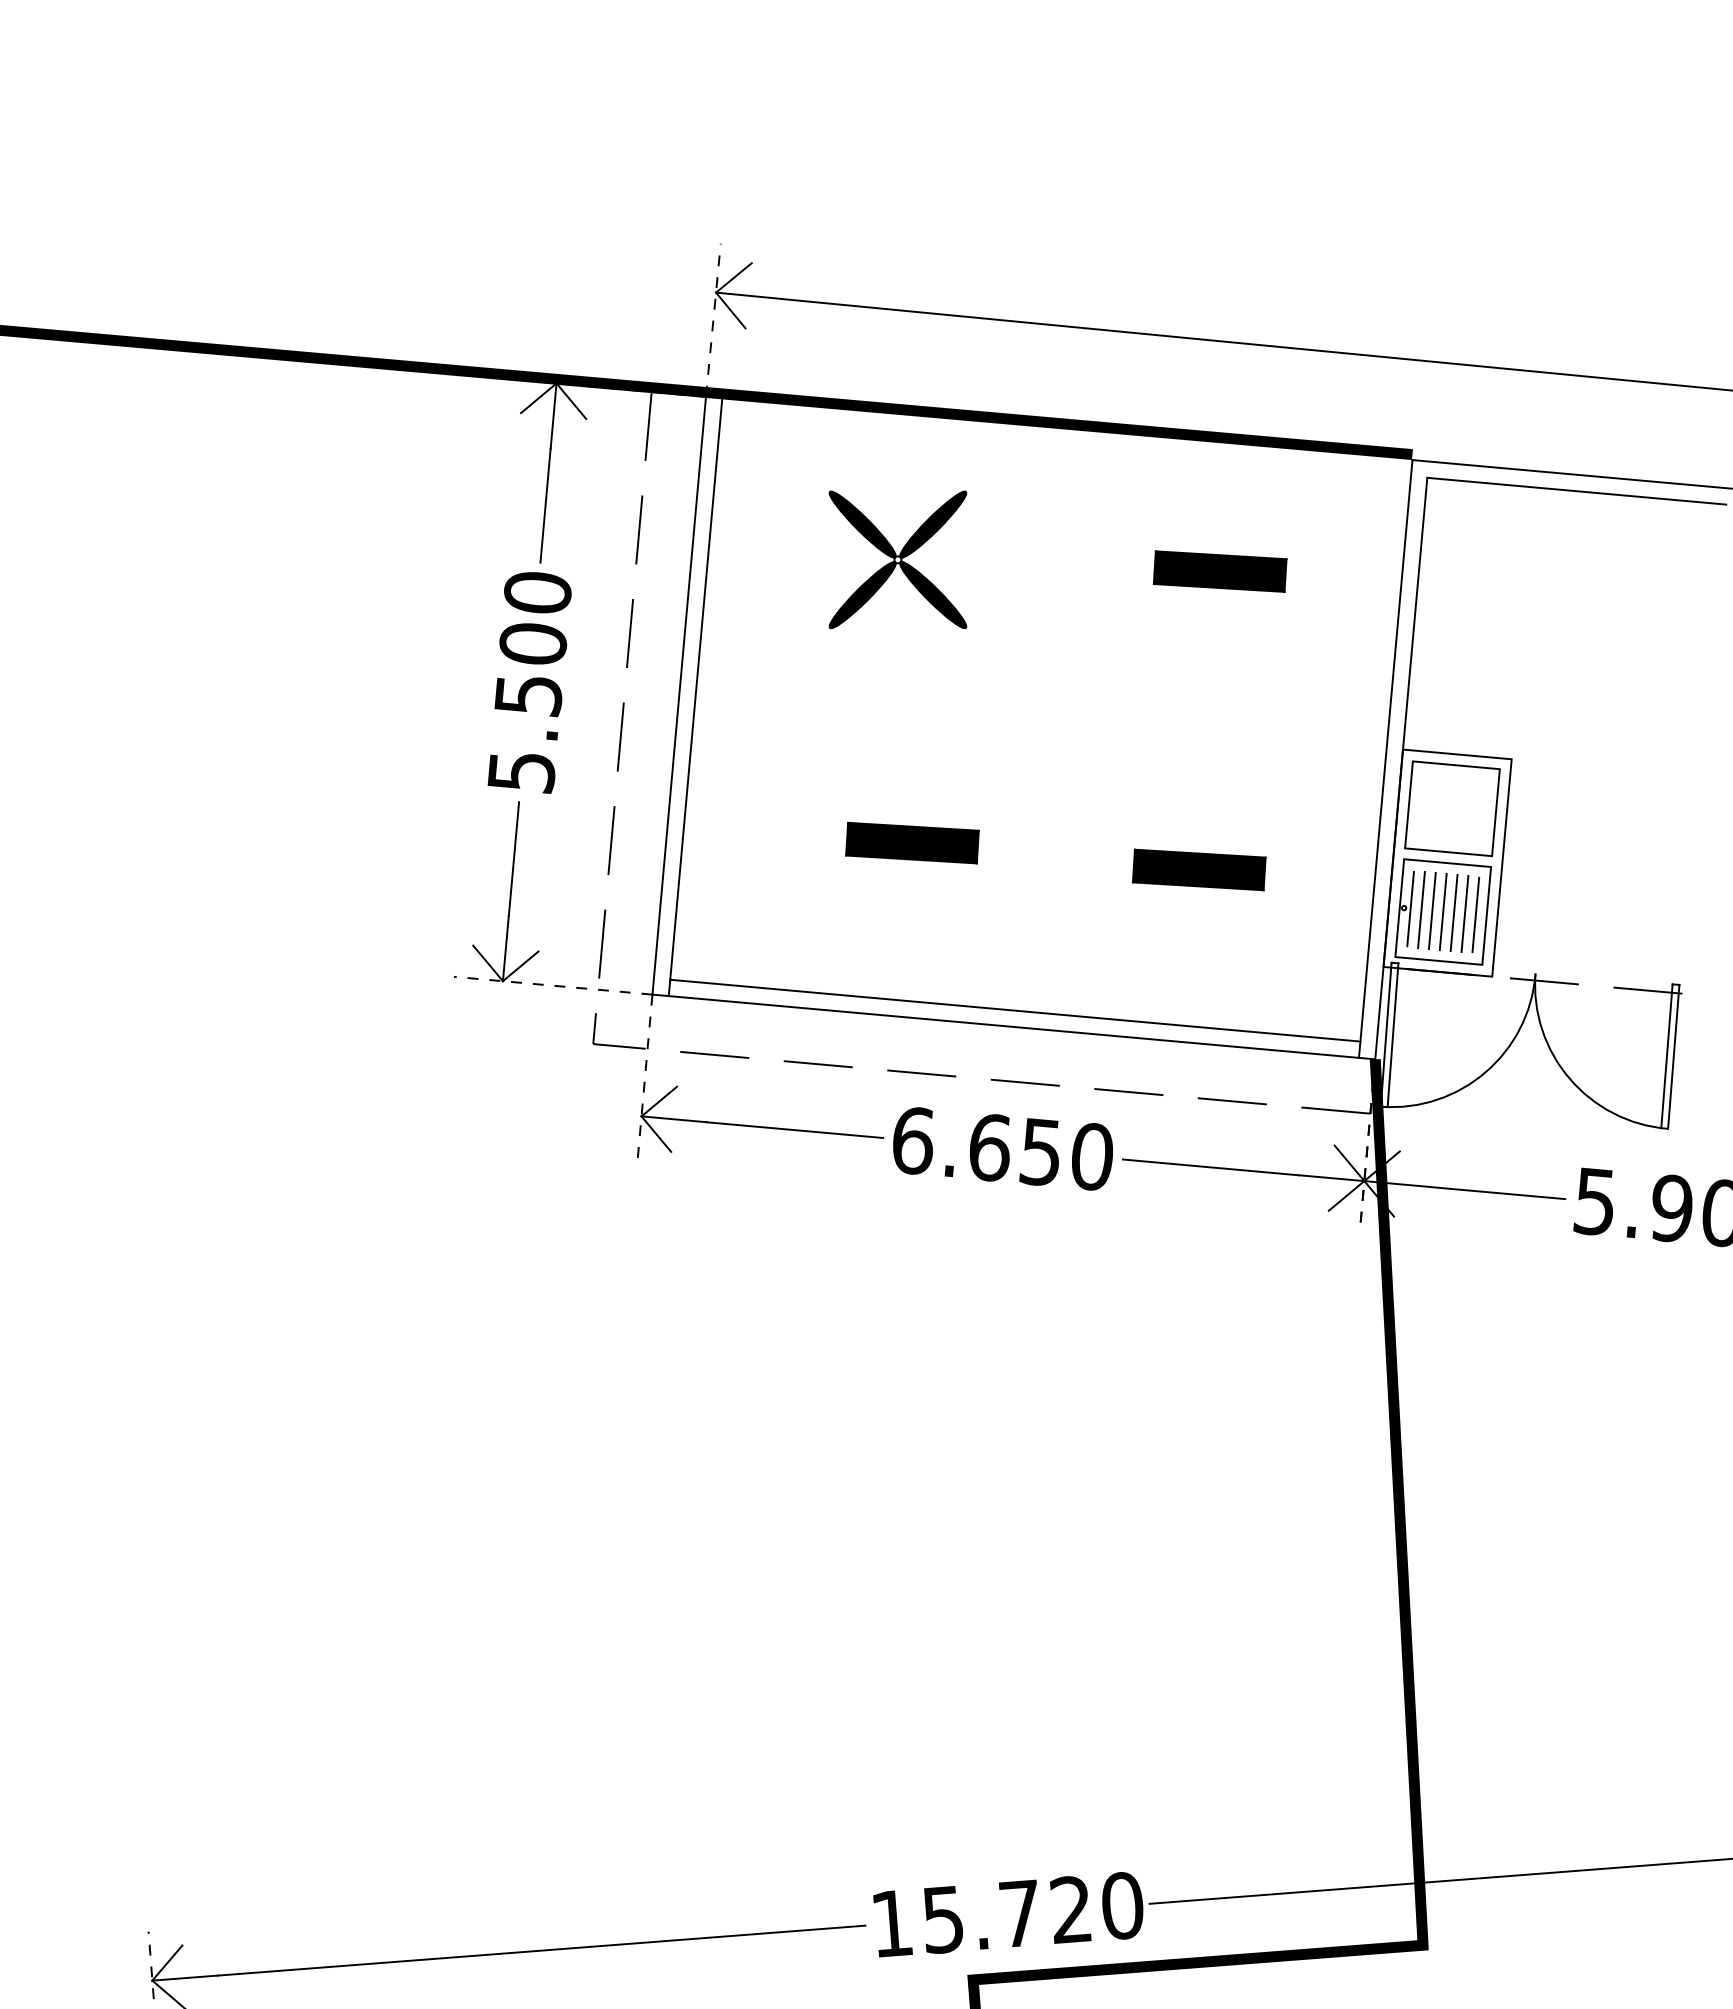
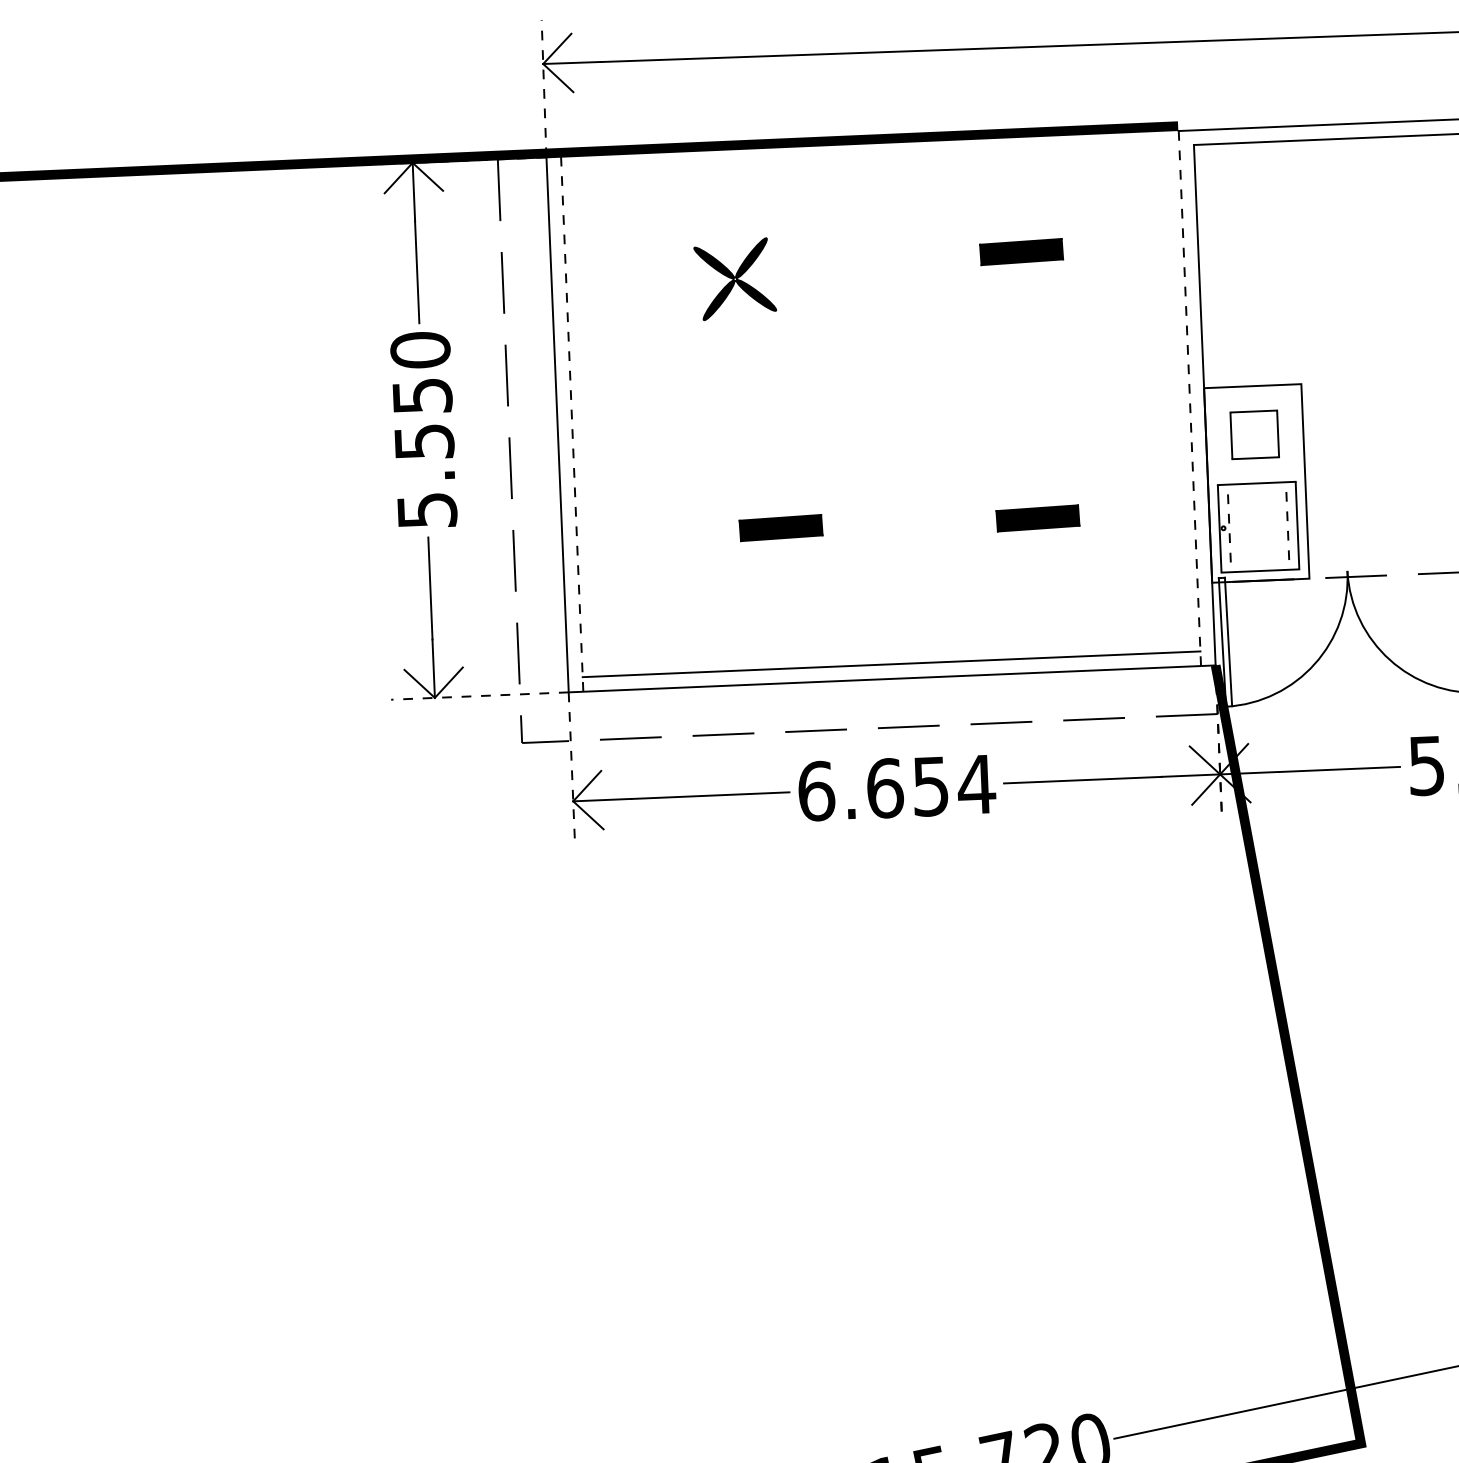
part: (897, 559) -> (734, 278), size x0.6
part: (1219, 571) -> (1021, 252), size x0.7
text: (533, 644) -> (422, 396), 5.500 -> 5.550
line: (695, 697) -> (572, 424), solid -> dashed
line: (1385, 759) -> (1189, 399), solid -> dashed
part: (1452, 808) -> (1254, 434), size x0.6
part: (912, 842) -> (781, 527), size x0.7
part: (1199, 869) -> (1038, 517), size x0.7
line: (1410, 908) -> (1229, 527), solid -> dashed
line: (1421, 910) -> (1239, 528), removed
line: (1431, 911) -> (1248, 528), removed
line: (1442, 911) -> (1257, 526), removed
line: (1453, 912) -> (1267, 526), removed
line: (1464, 913) -> (1277, 526), removed
line: (1475, 915) -> (1287, 526), solid -> dashed
text: (1090, 1156) -> (975, 784), 6.650 -> 6.654

